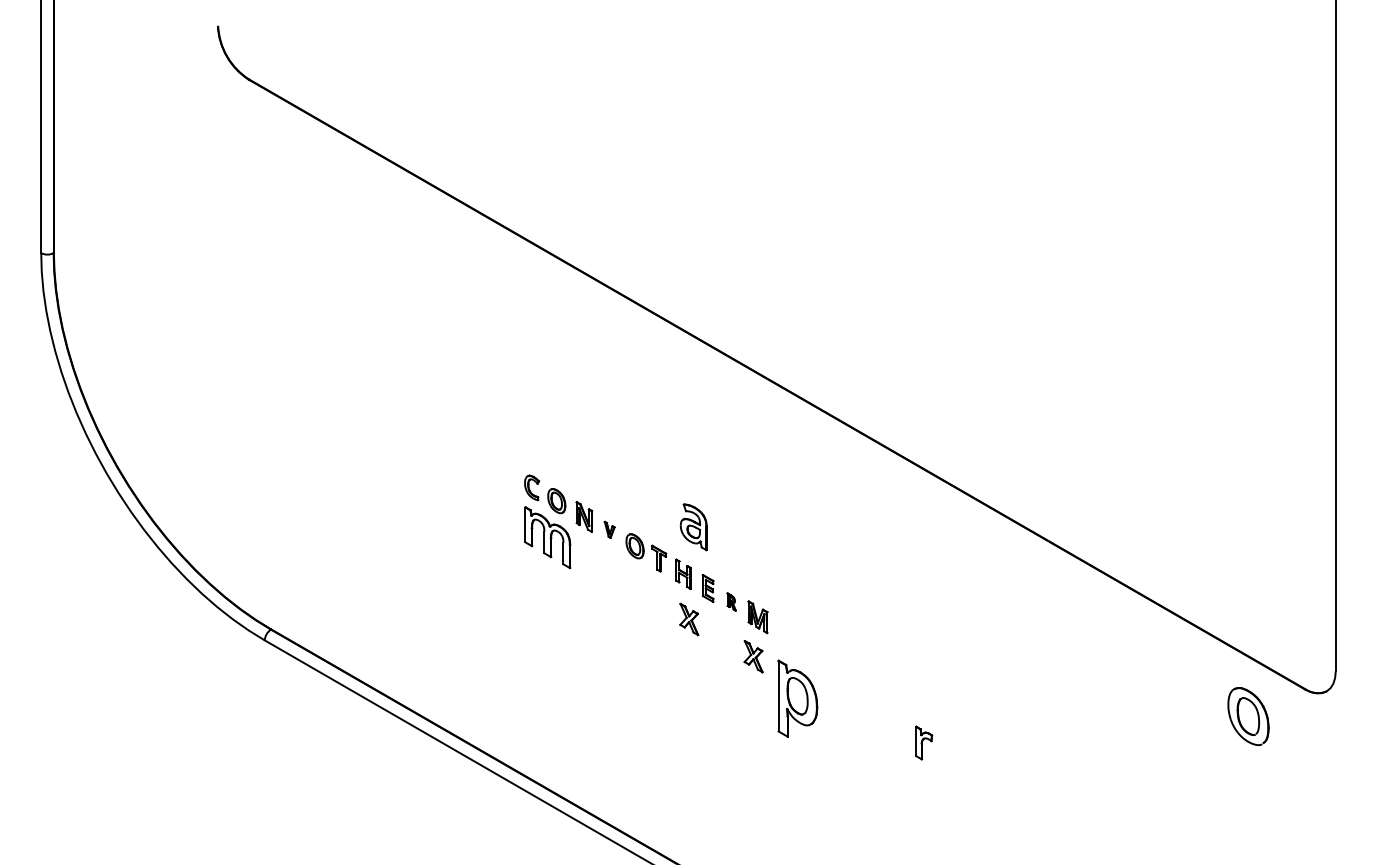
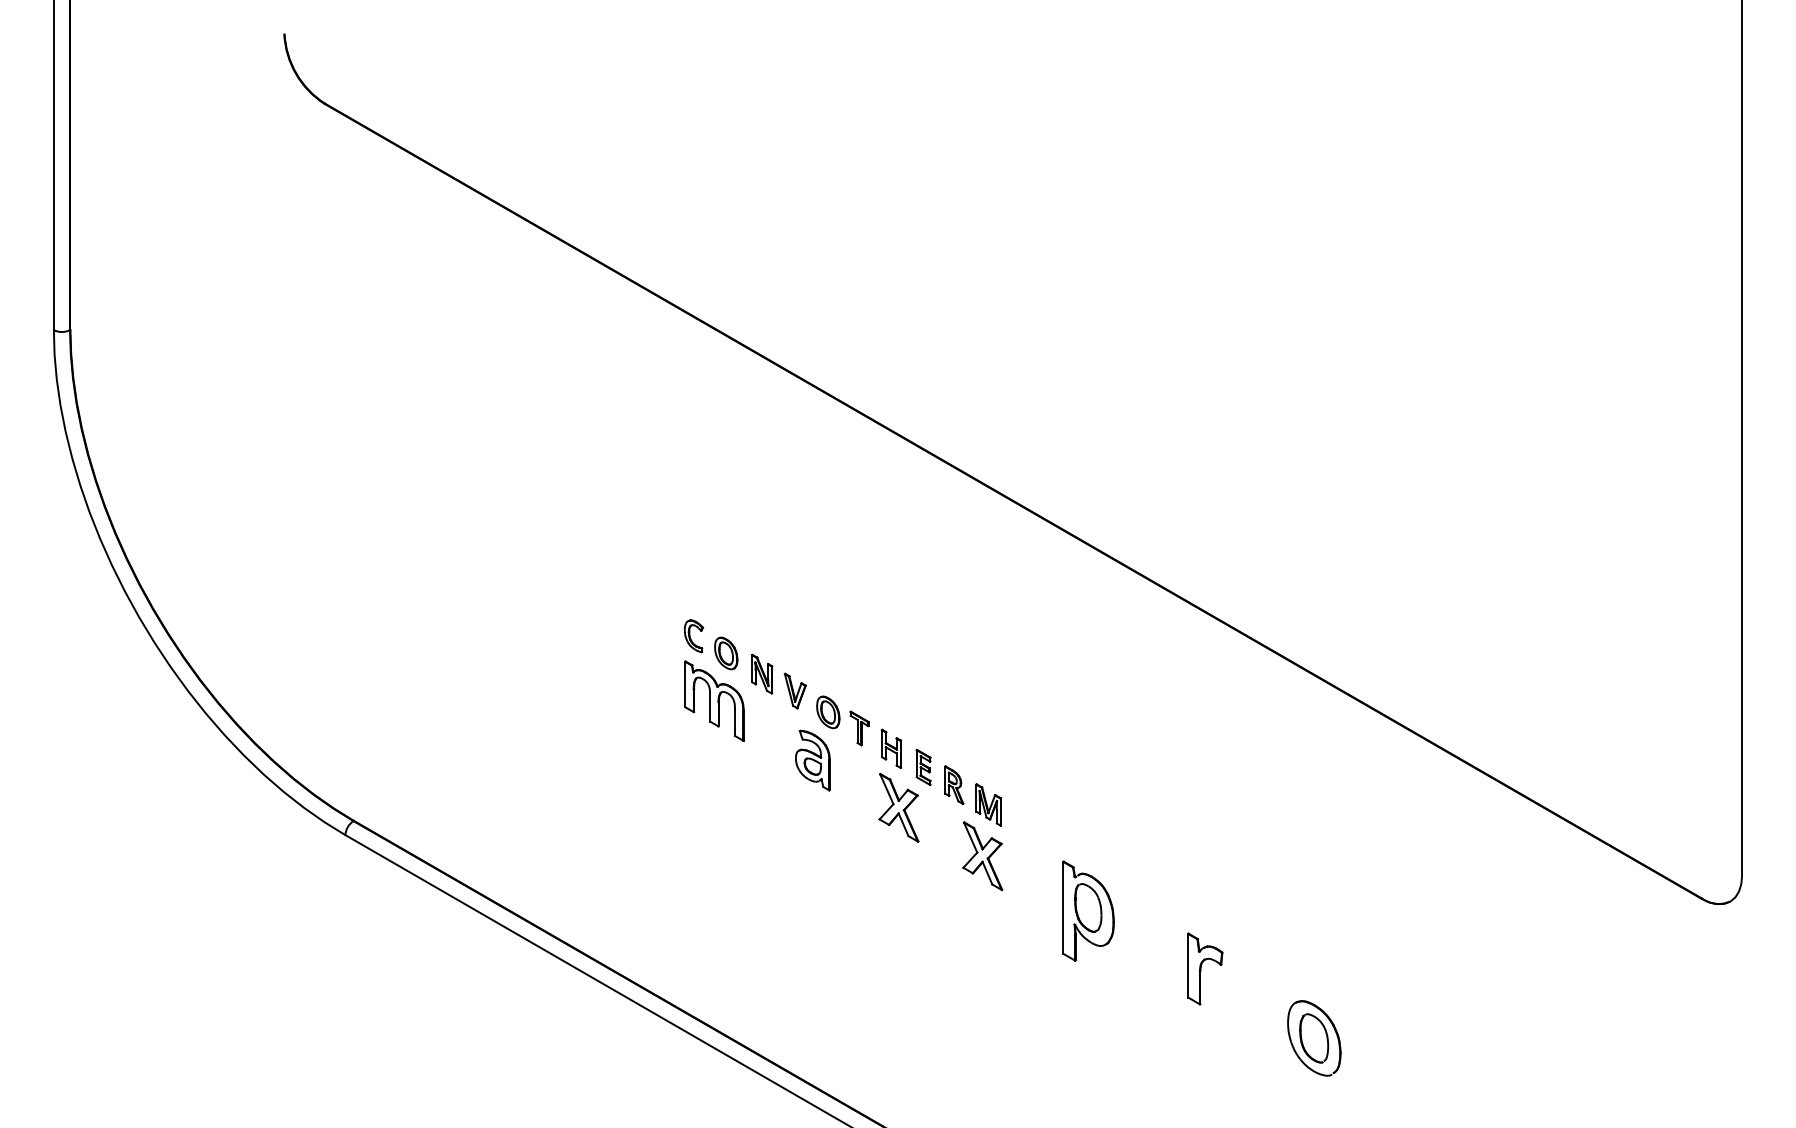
part: (693, 527) -> (812, 760), moved
part: (609, 529) -> (794, 690), size x1.67
part: (731, 601) -> (954, 784), size x1.67
part: (688, 619) -> (898, 807), size x1.67
part: (753, 656) -> (982, 856), size x1.67
part: (797, 698) -> (1088, 910), moved
part: (1248, 716) -> (1314, 1038), moved
part: (924, 742) -> (1205, 968), size x1.67

